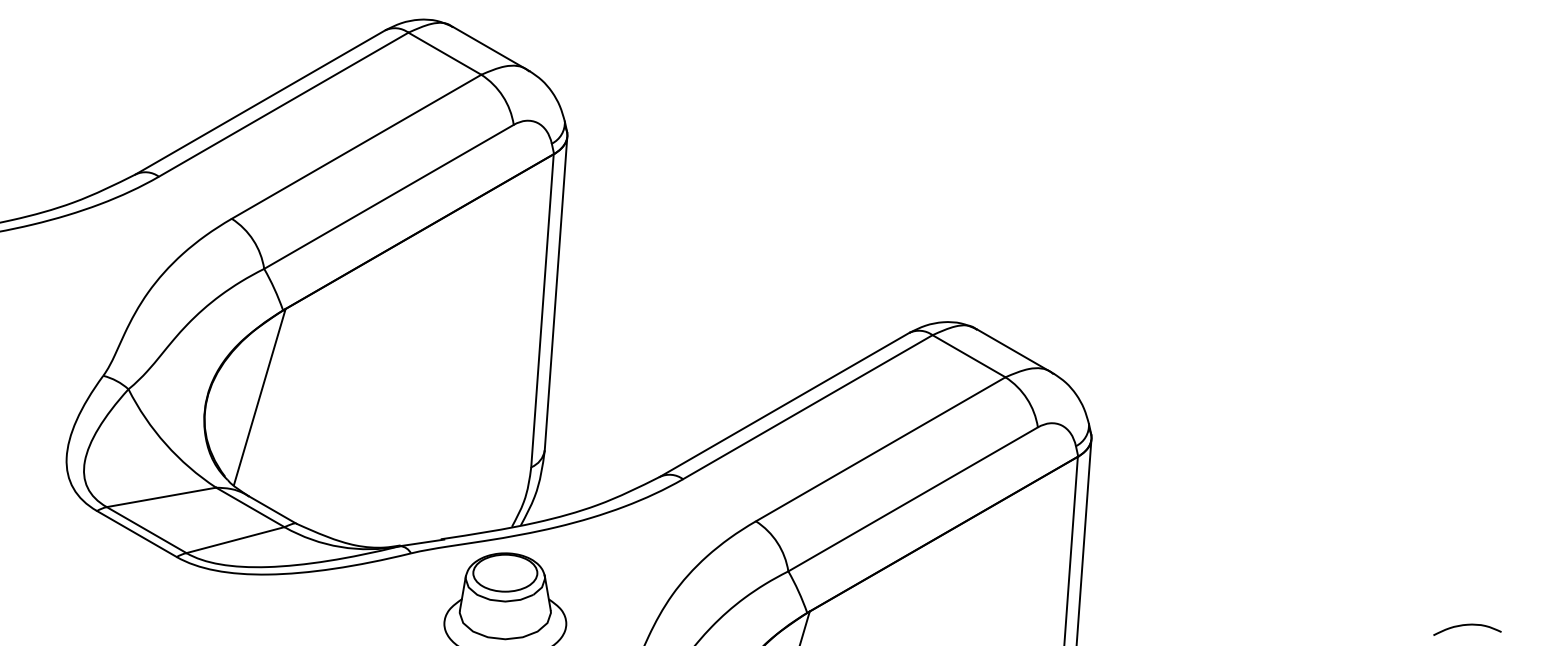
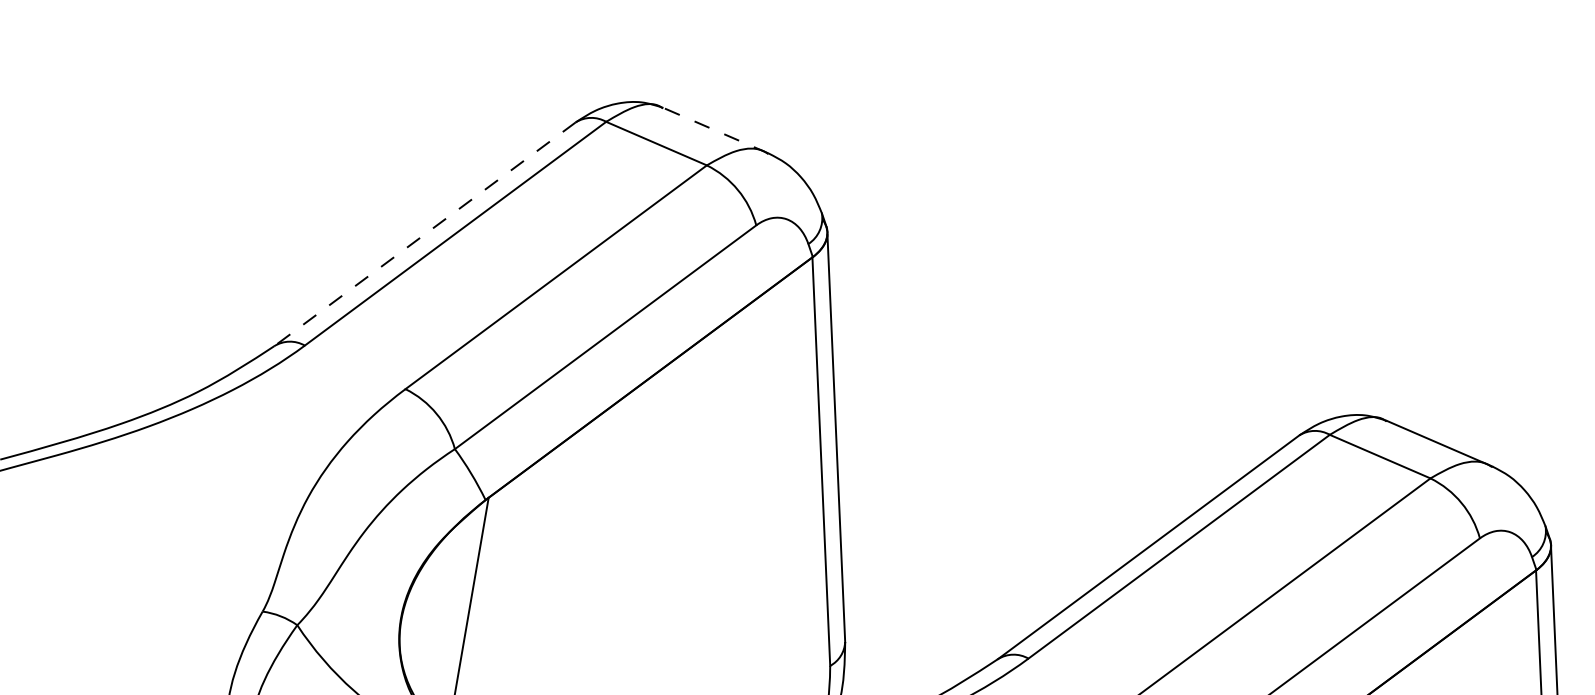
line: (491, 48) -> (716, 129), solid -> dashed
line: (260, 102) -> (425, 234), solid -> dashed

